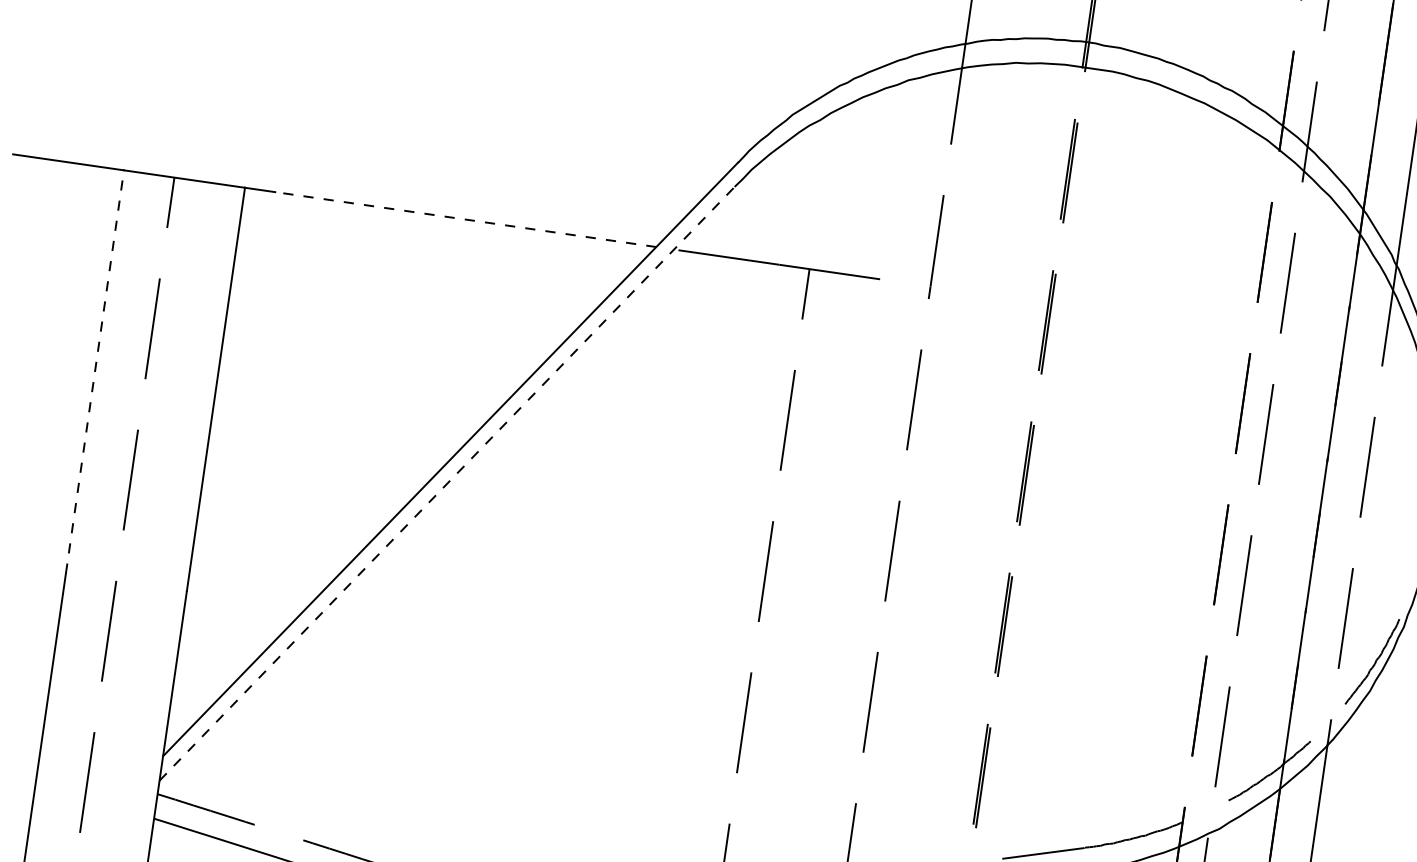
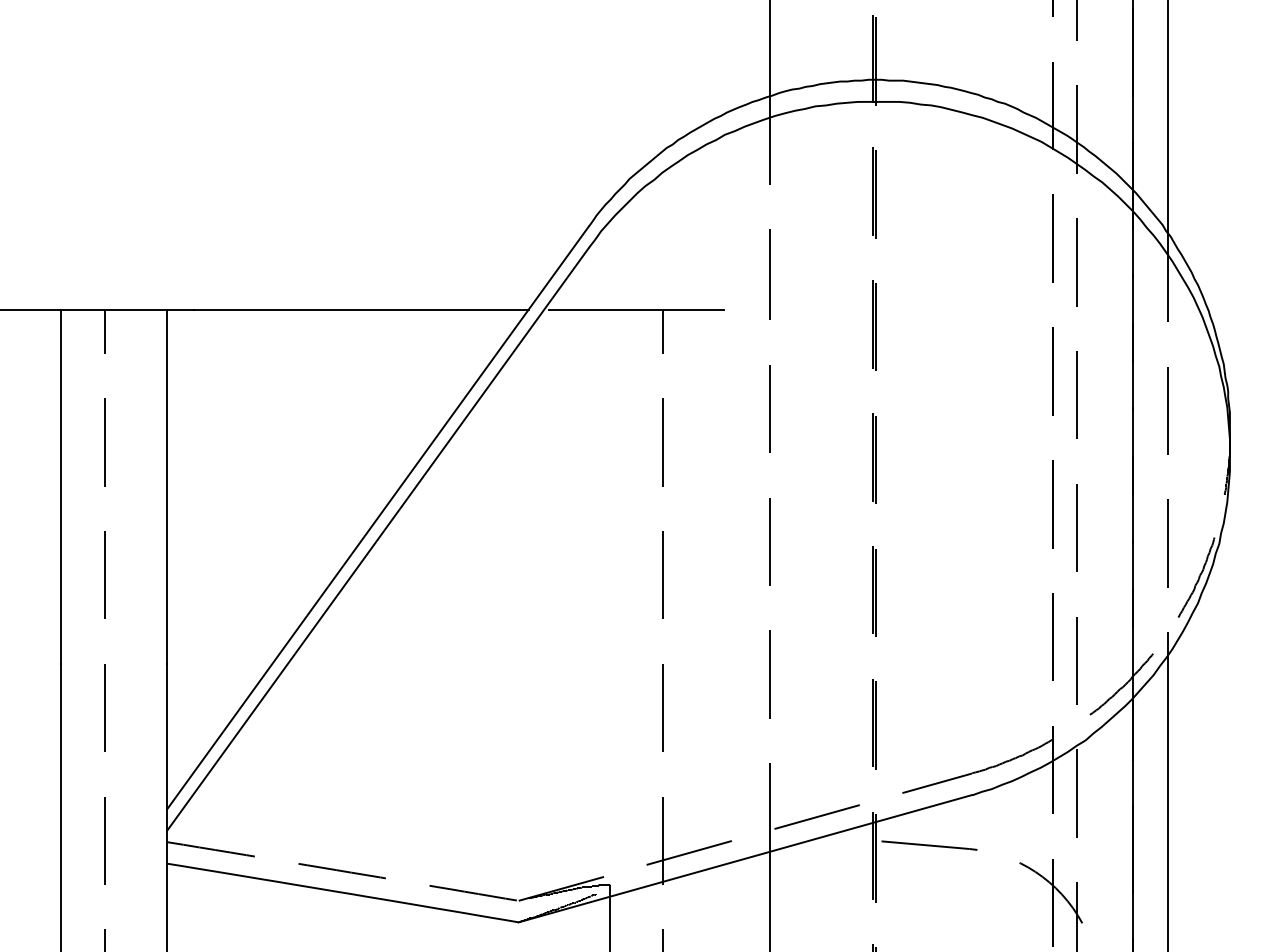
line: (464, 219) -> (360, 309), dashed -> solid
line: (95, 371) -> (61, 486), dashed -> solid
line: (447, 483) -> (378, 538), dashed -> solid

